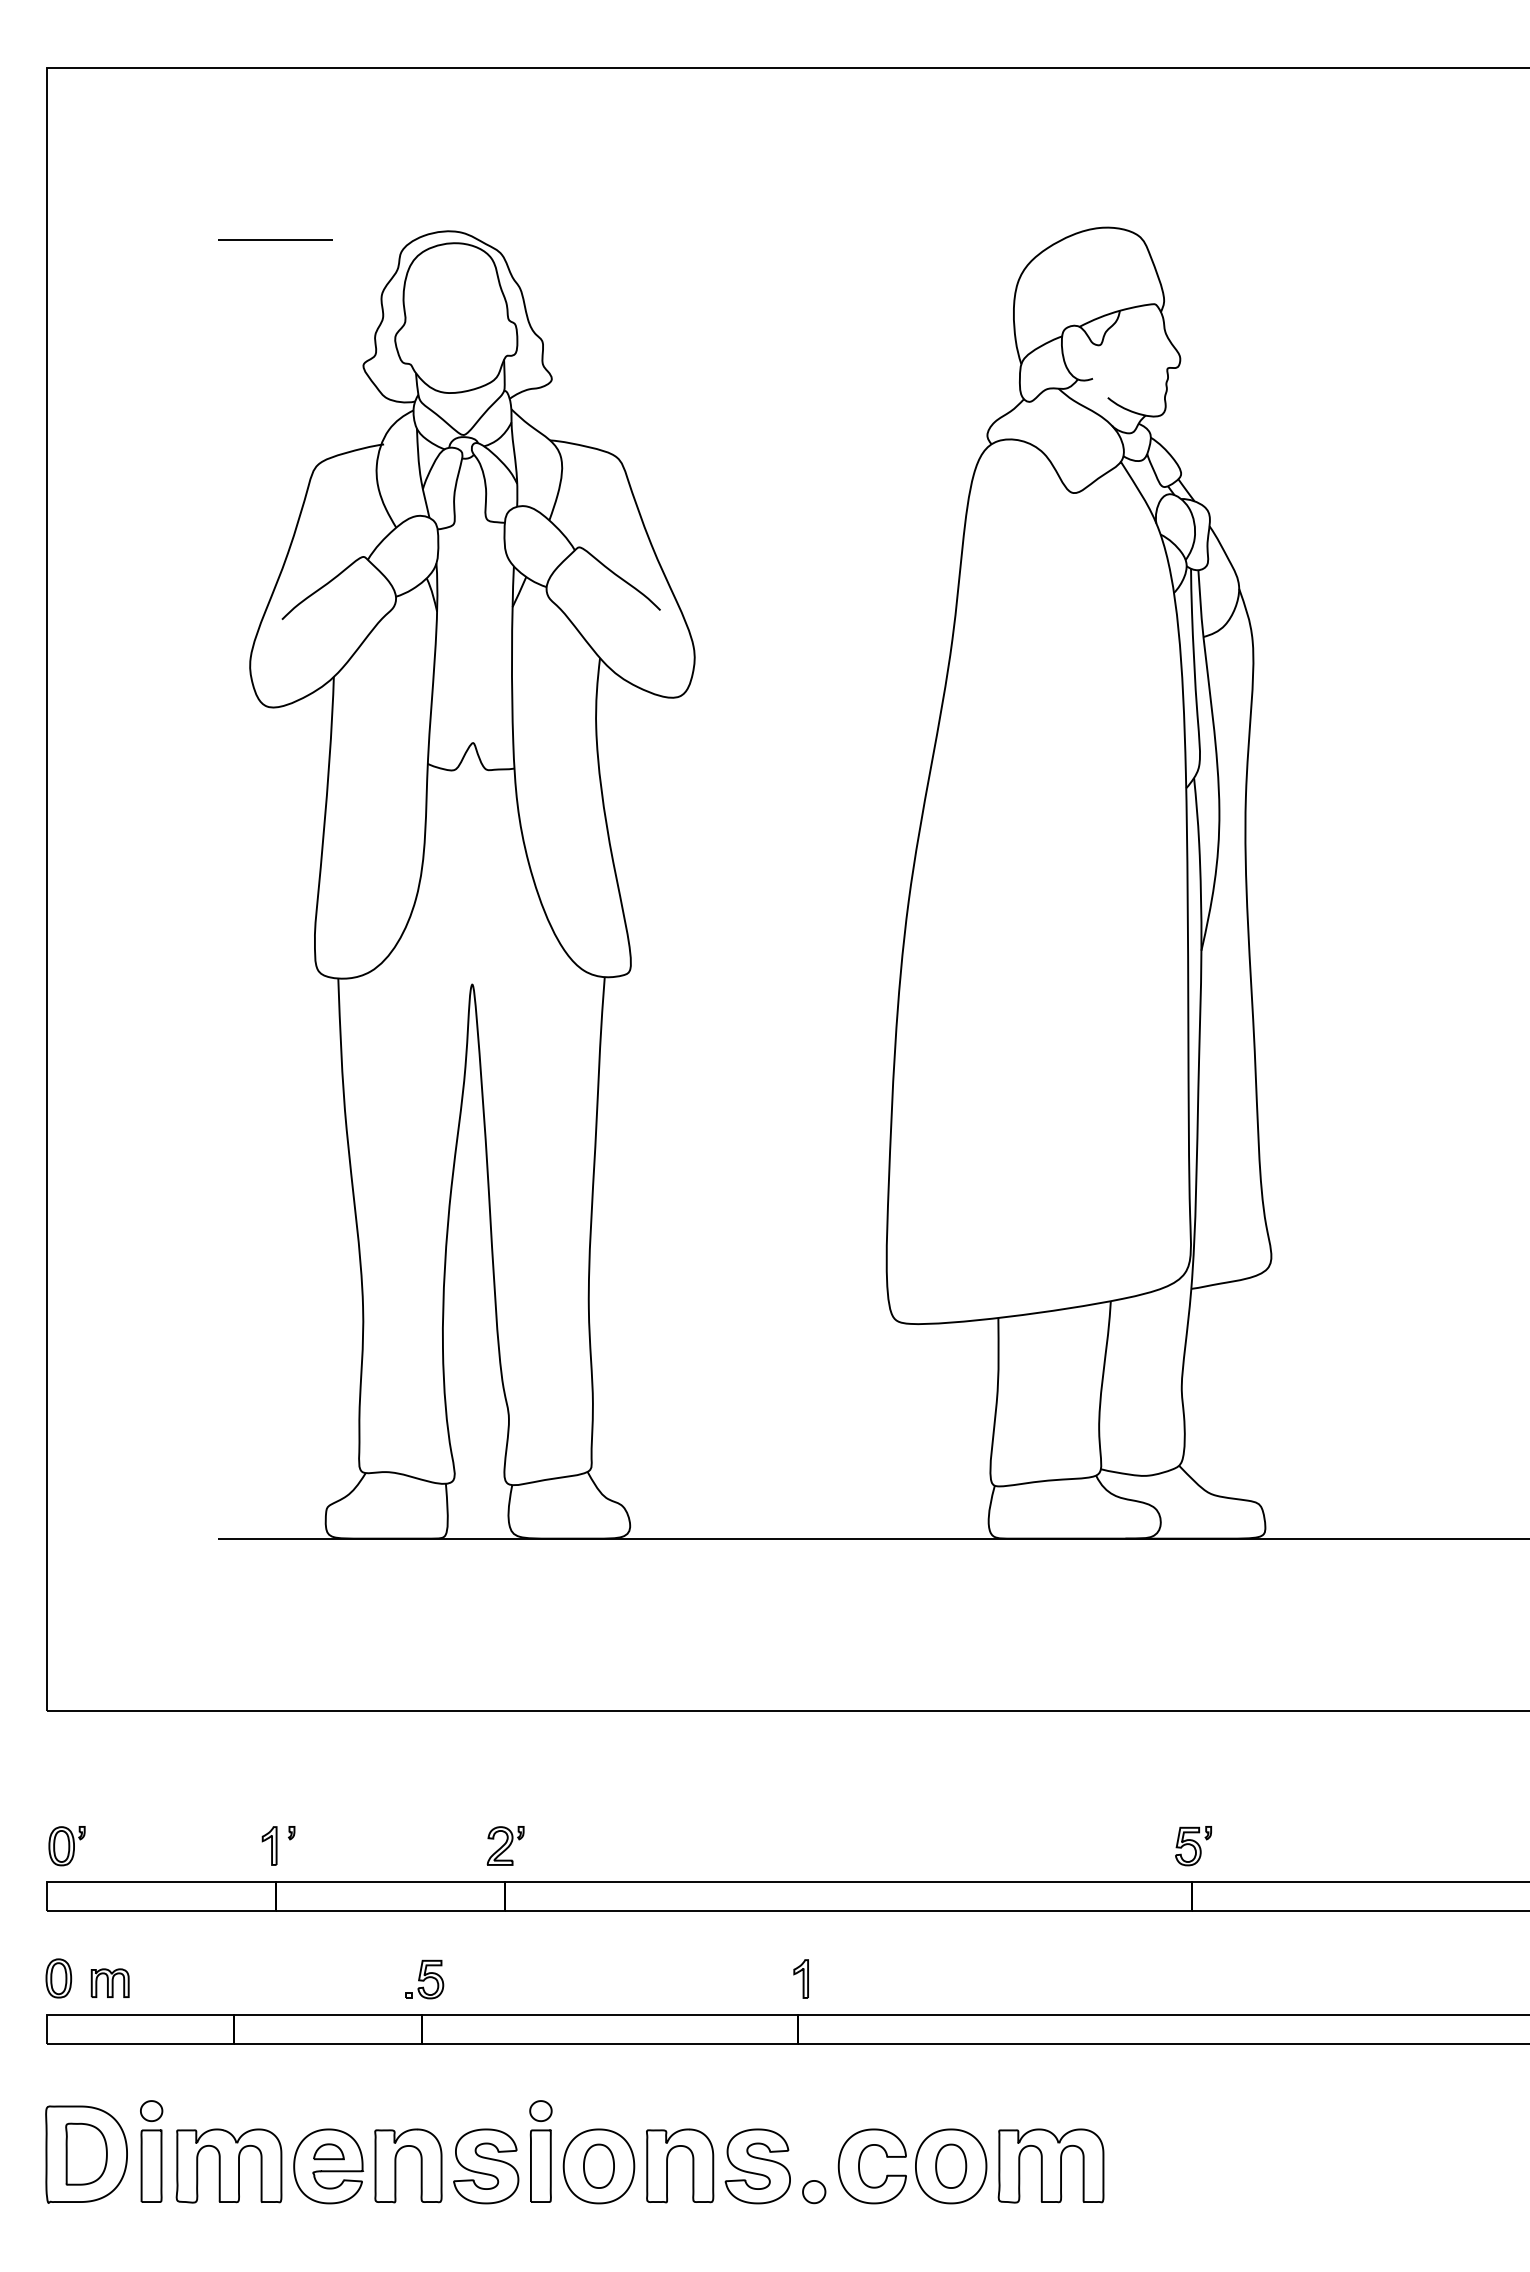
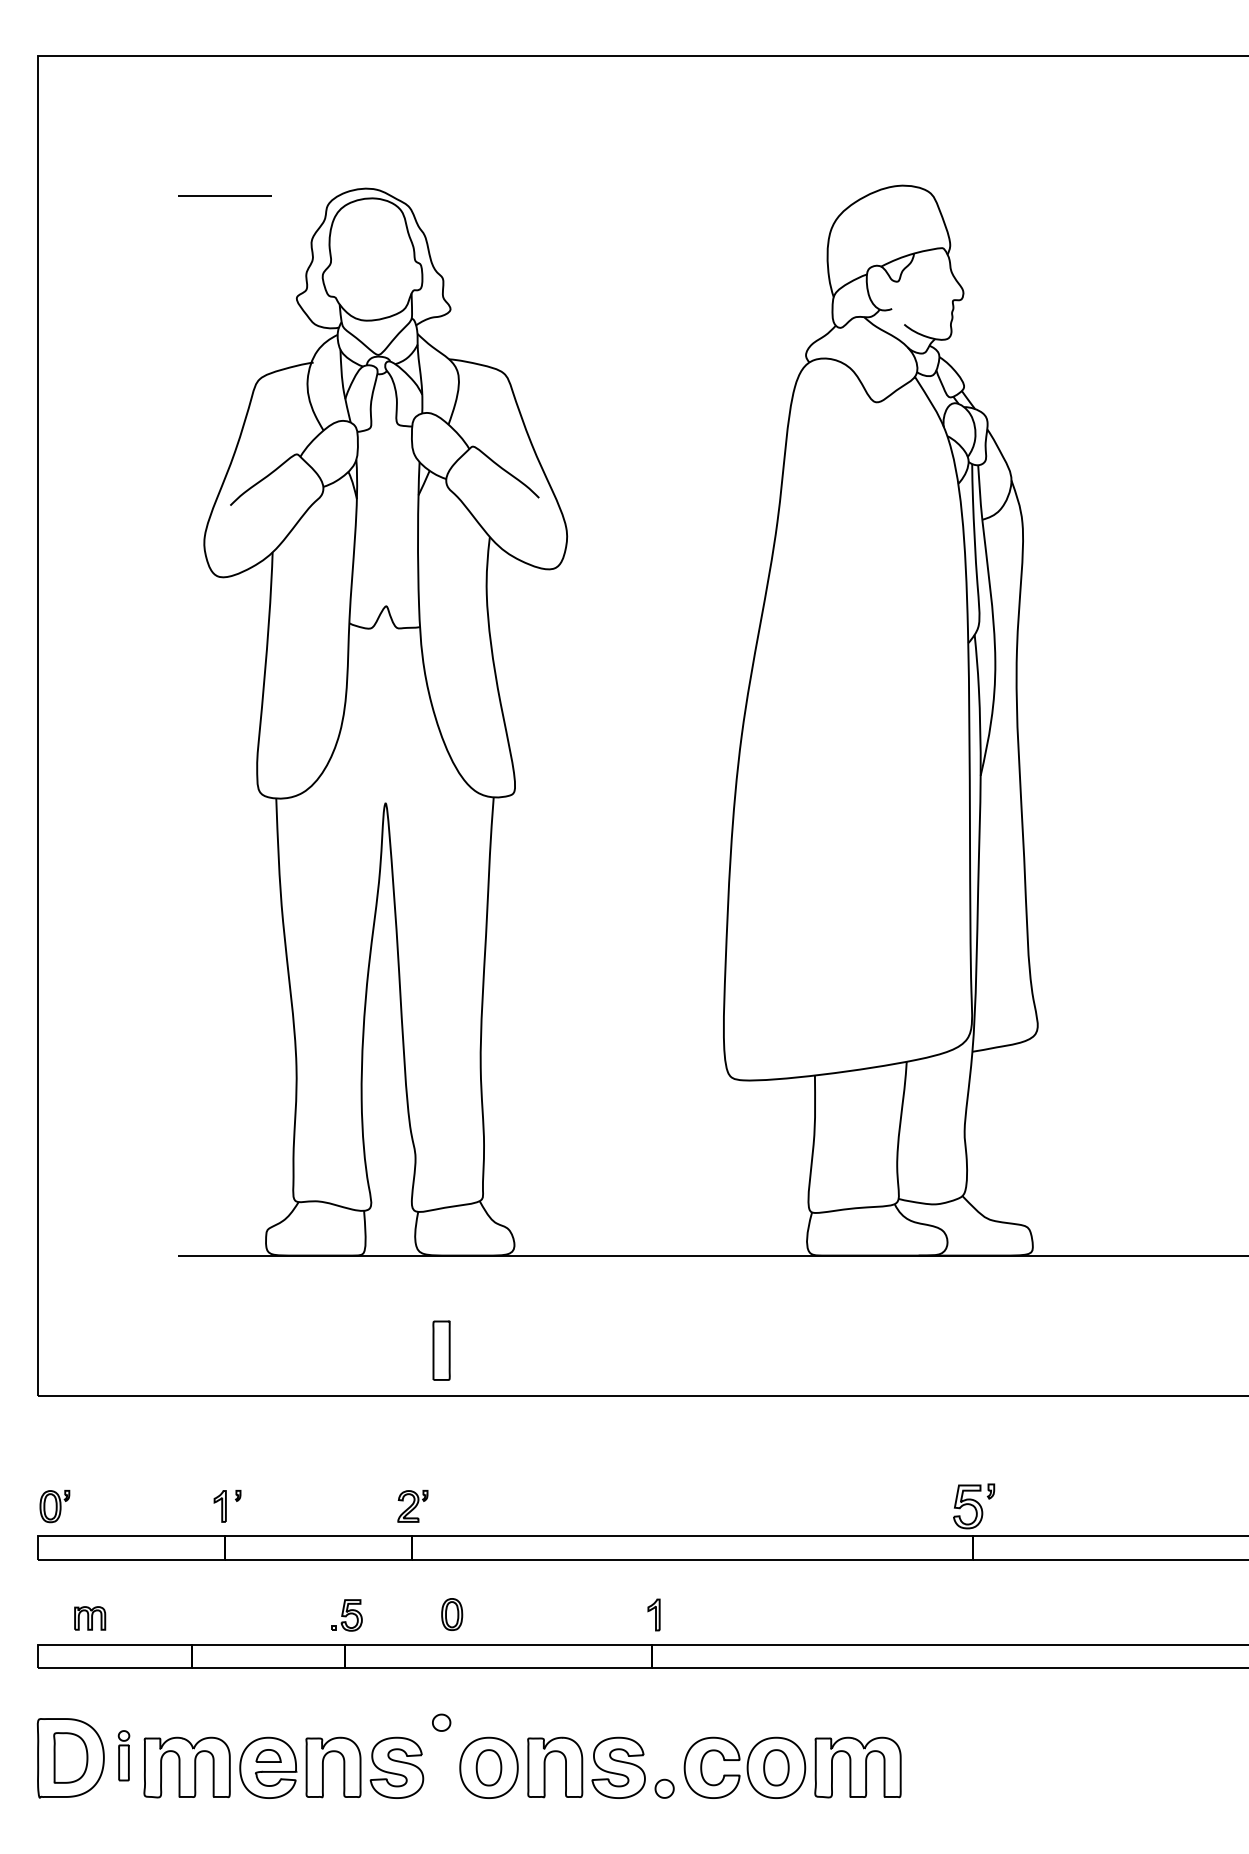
part: (1193, 1846) -> (974, 1506), size x1.4
part: (58, 1978) -> (451, 1614), moved
part: (151, 2151) -> (123, 1755), size x0.6
part: (540, 2165) -> (441, 1350), moved

